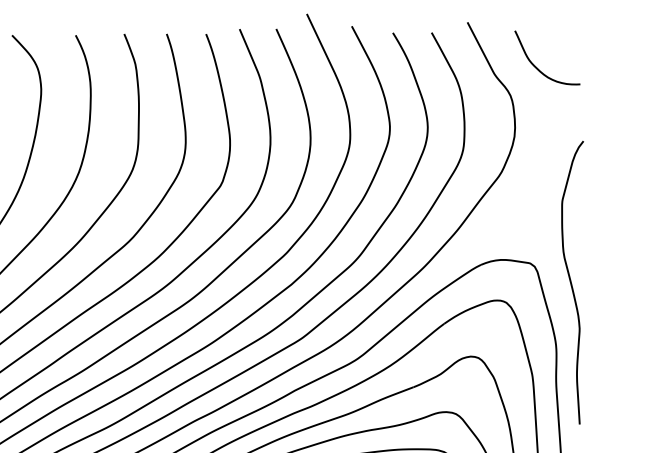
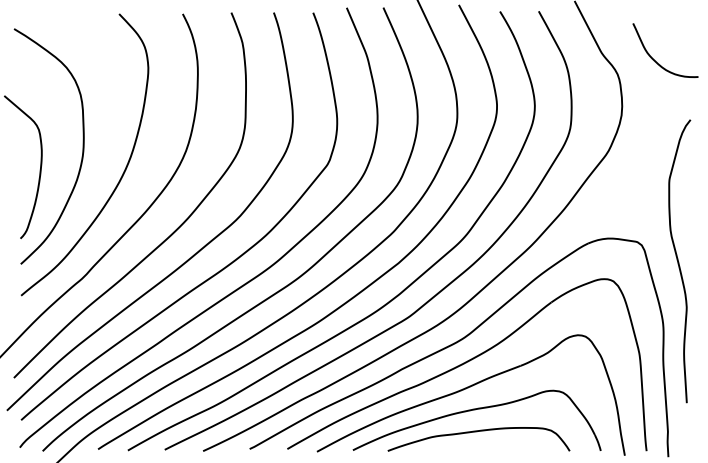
curve: (537, 67) -> (655, 60), moved

